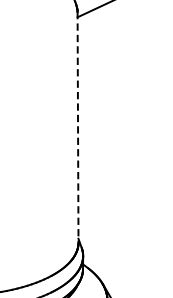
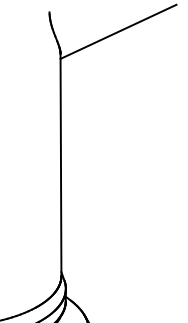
line: (77, 128) -> (60, 165), dashed -> solid

